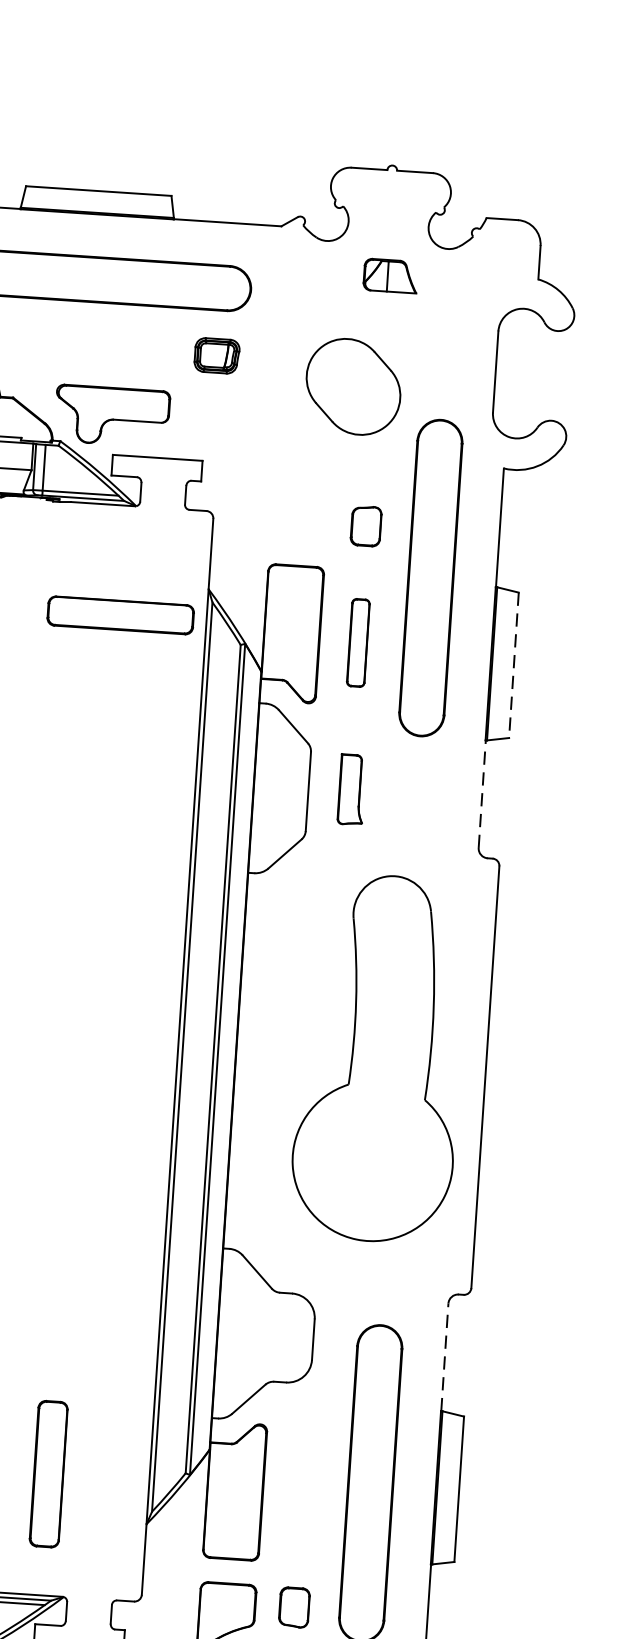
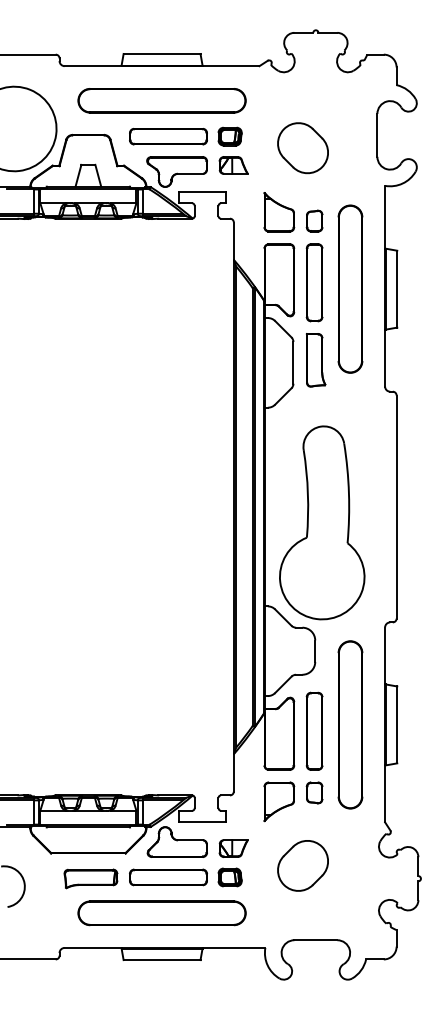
part: (390, 275) -> (233, 165), moved
part: (300, 505) -> (279, 212), added
part: (431, 576) -> (350, 288), moved
part: (120, 615) -> (168, 136), moved
part: (358, 642) -> (314, 282), size x1.67
line: (514, 665) -> (397, 289), dashed -> solid
part: (352, 790) -> (316, 360), size x1.43
line: (483, 793) -> (385, 357), dashed -> solid
part: (380, 1057) -> (322, 522), moved
line: (445, 1356) -> (385, 655), dashed -> solid
part: (48, 1472) -> (314, 730), moved

